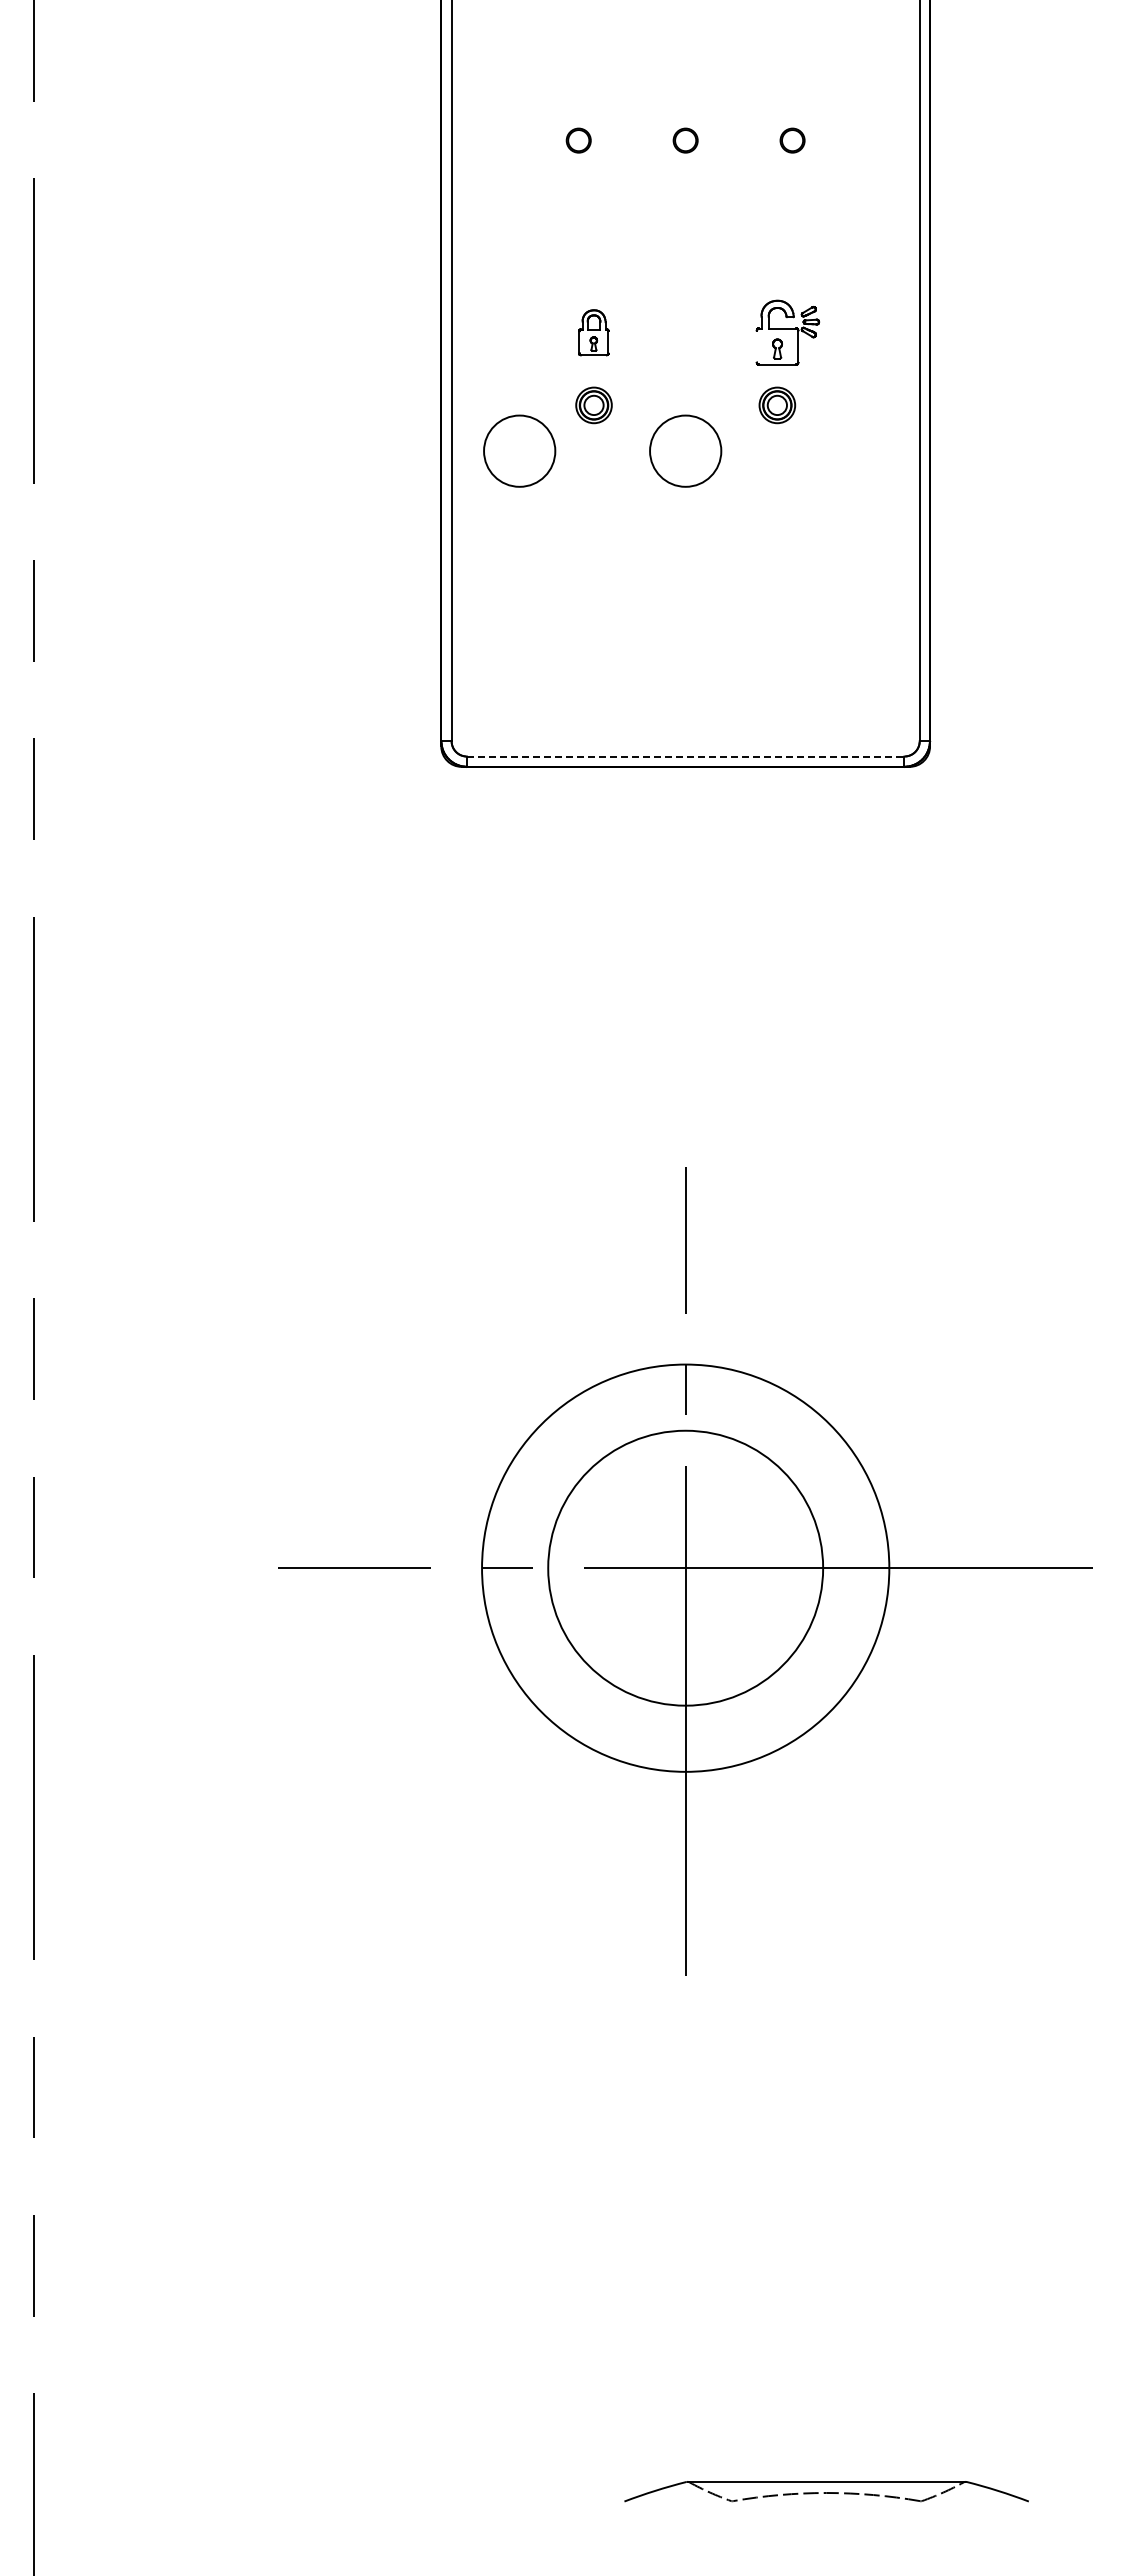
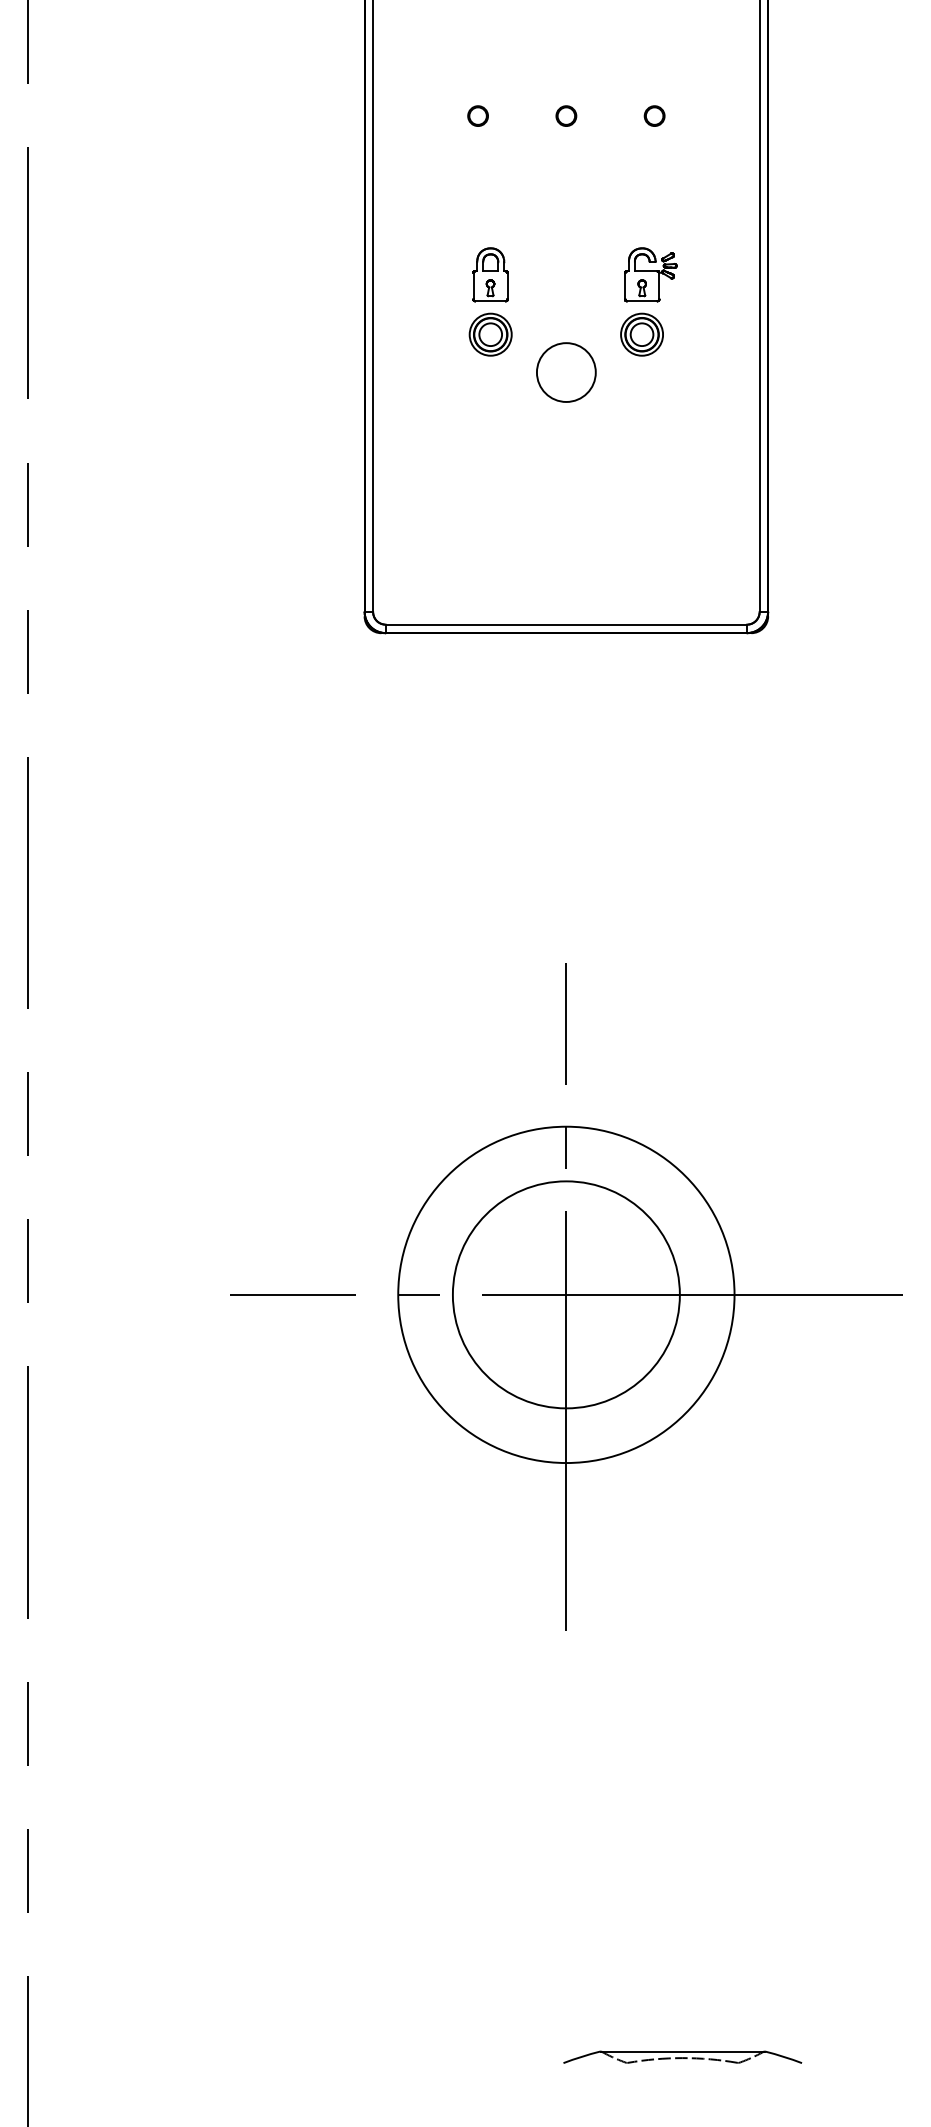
part: (593, 332) -> (490, 274), size x1.43
line: (756, 346) -> (624, 286), added
part: (593, 405) -> (490, 334), size x1.43
part: (777, 405) -> (642, 334), size x1.43
circle: (519, 450) -> (429, 371), removed
line: (685, 756) -> (566, 624), dashed -> solid
part: (826, 2491) -> (682, 2057), size x0.71

